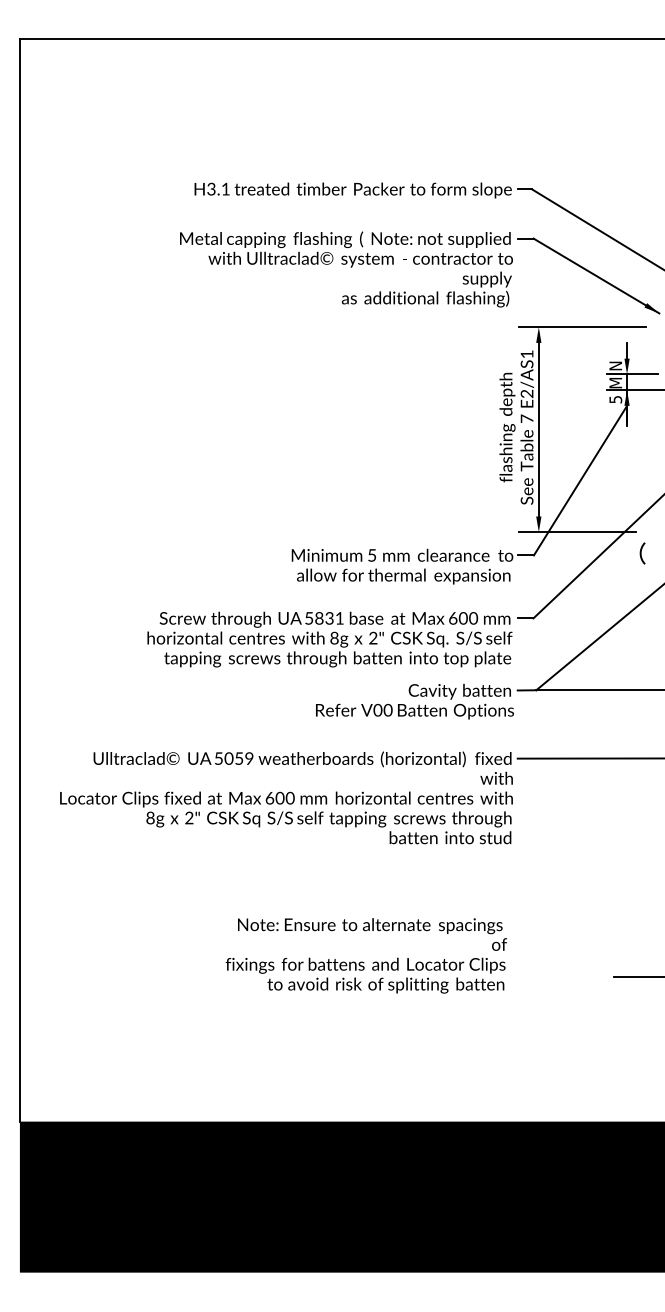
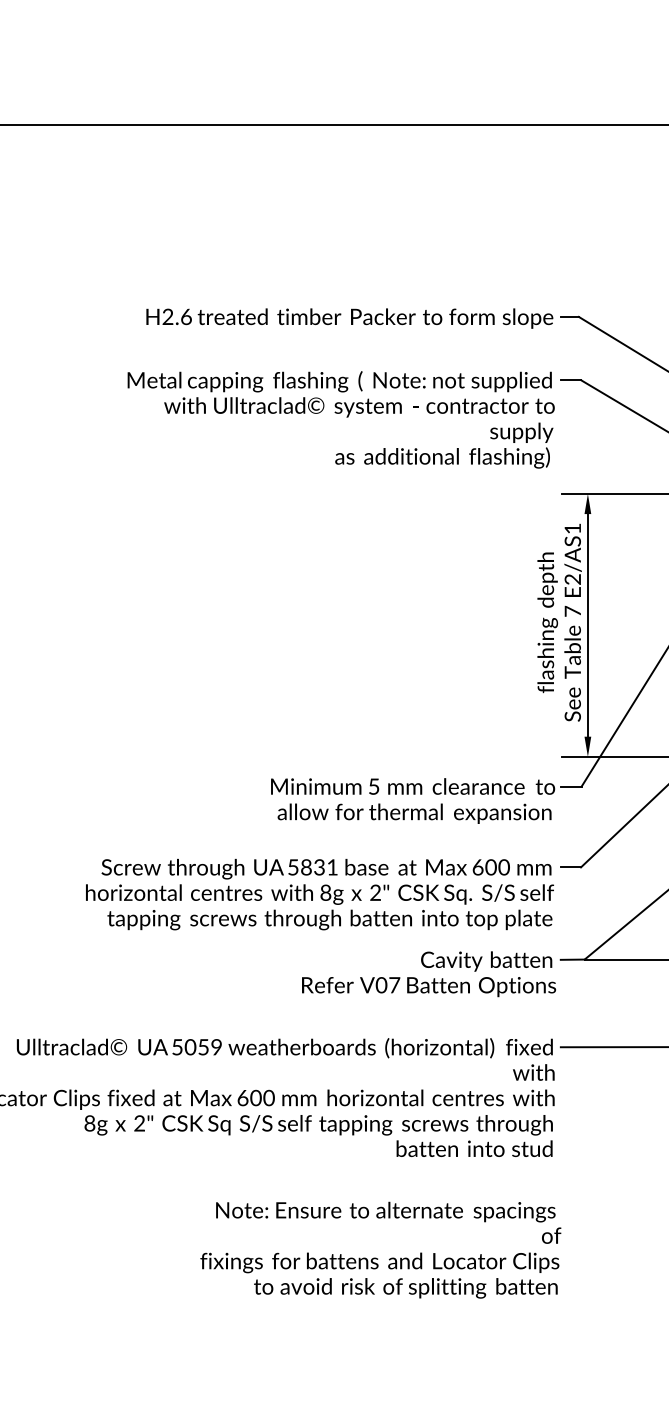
text: (218, 188) -> (177, 316), H3.1 -> H2.6
text: (387, 709) -> (393, 984), V00 -> V07
text: (365, 955) -> (379, 1249), moved

